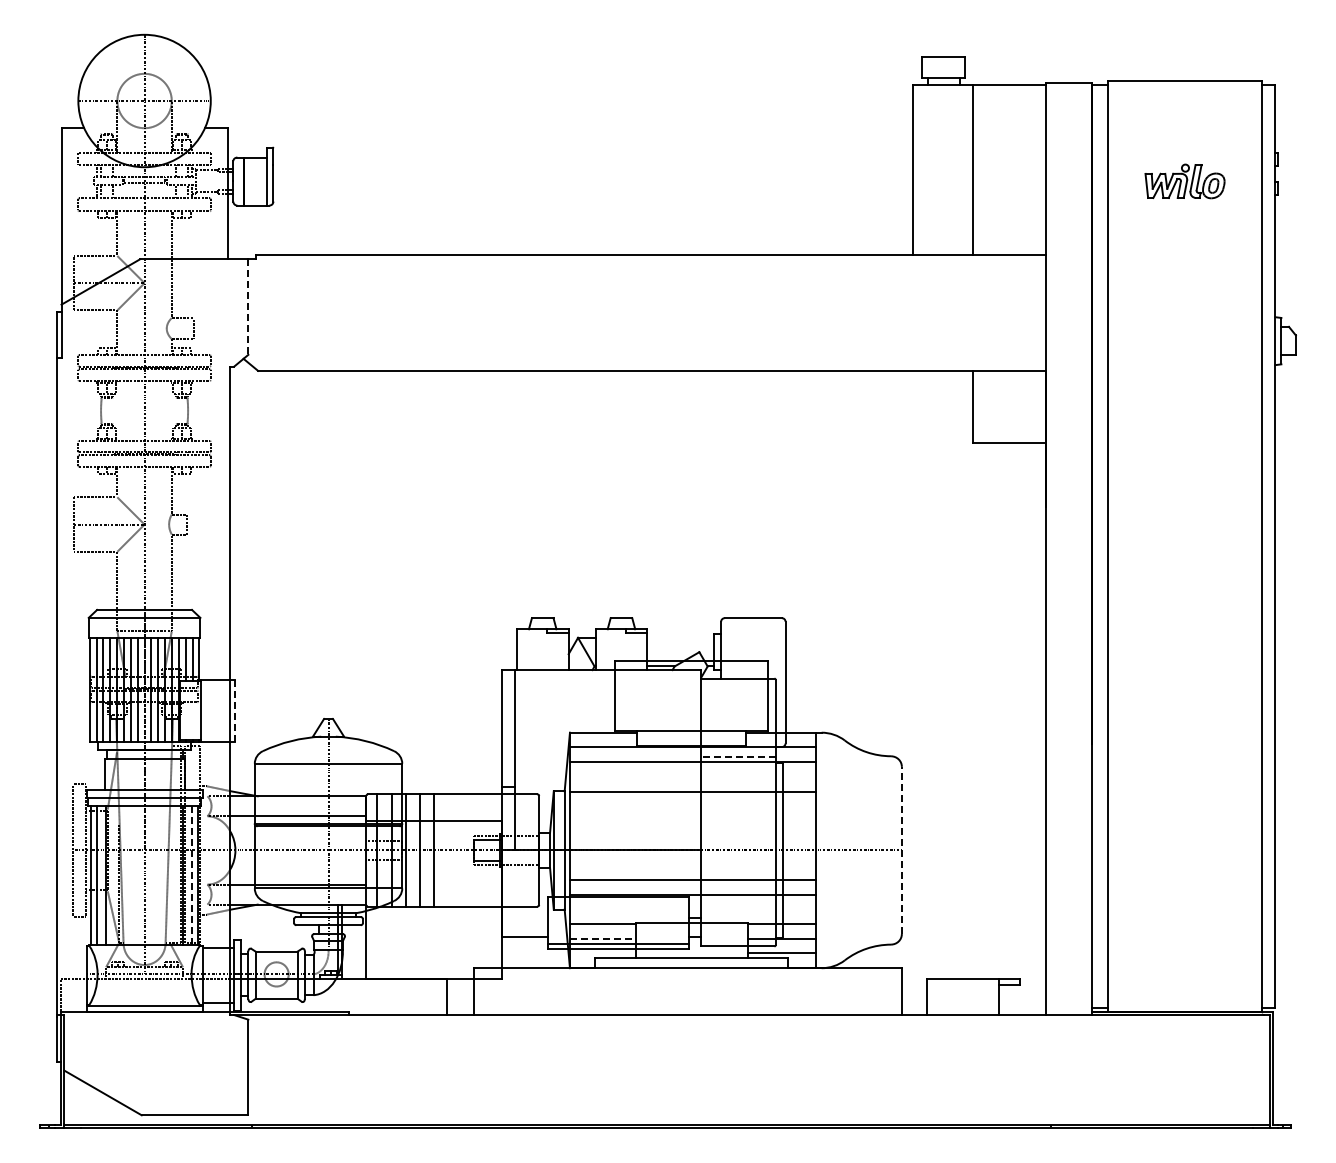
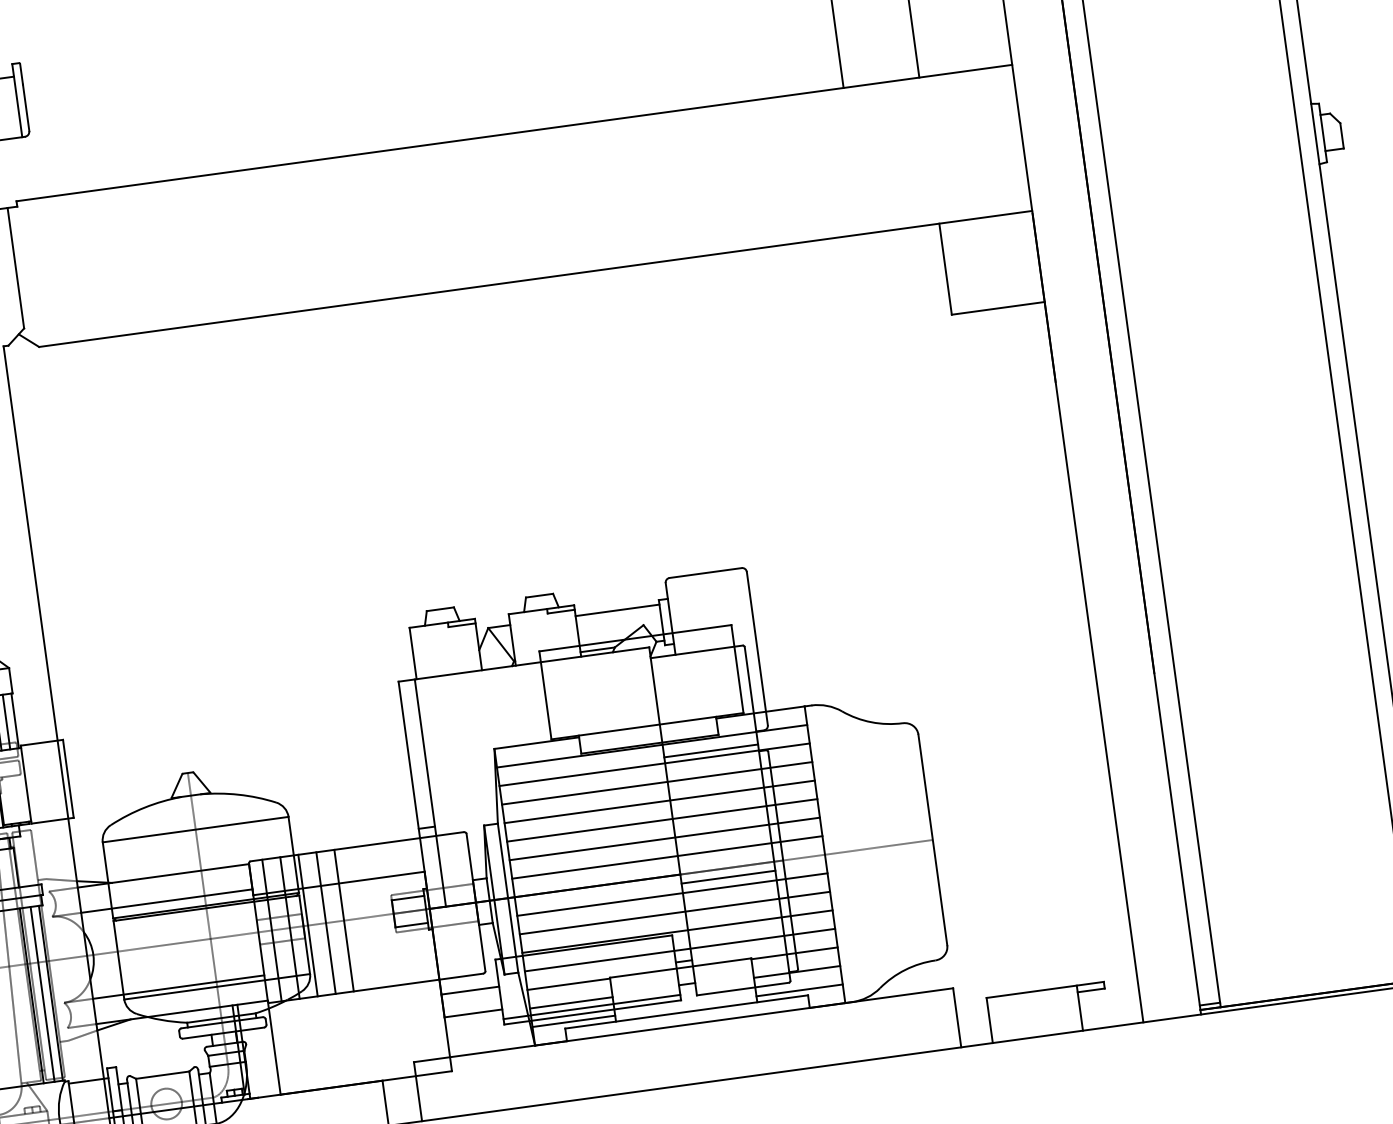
line: (248, 307) -> (16, 268), dashed -> solid
line: (680, 637) -> (617, 609), added
line: (234, 710) -> (68, 778), dashed -> solid
line: (738, 757) -> (711, 751), dashed -> solid
line: (692, 776) -> (656, 782), added
line: (692, 806) -> (661, 820), added
line: (692, 821) -> (664, 839), added
line: (692, 835) -> (666, 857), added
line: (901, 850) -> (932, 840), dashed -> solid
line: (738, 857) -> (728, 877), added
line: (692, 865) -> (671, 895), added
line: (191, 876) -> (42, 995), dashed -> solid
line: (692, 909) -> (679, 950), added
line: (525, 918) -> (470, 990), added
line: (602, 938) -> (570, 1002), dashed -> solid
line: (602, 953) -> (573, 1021), added

